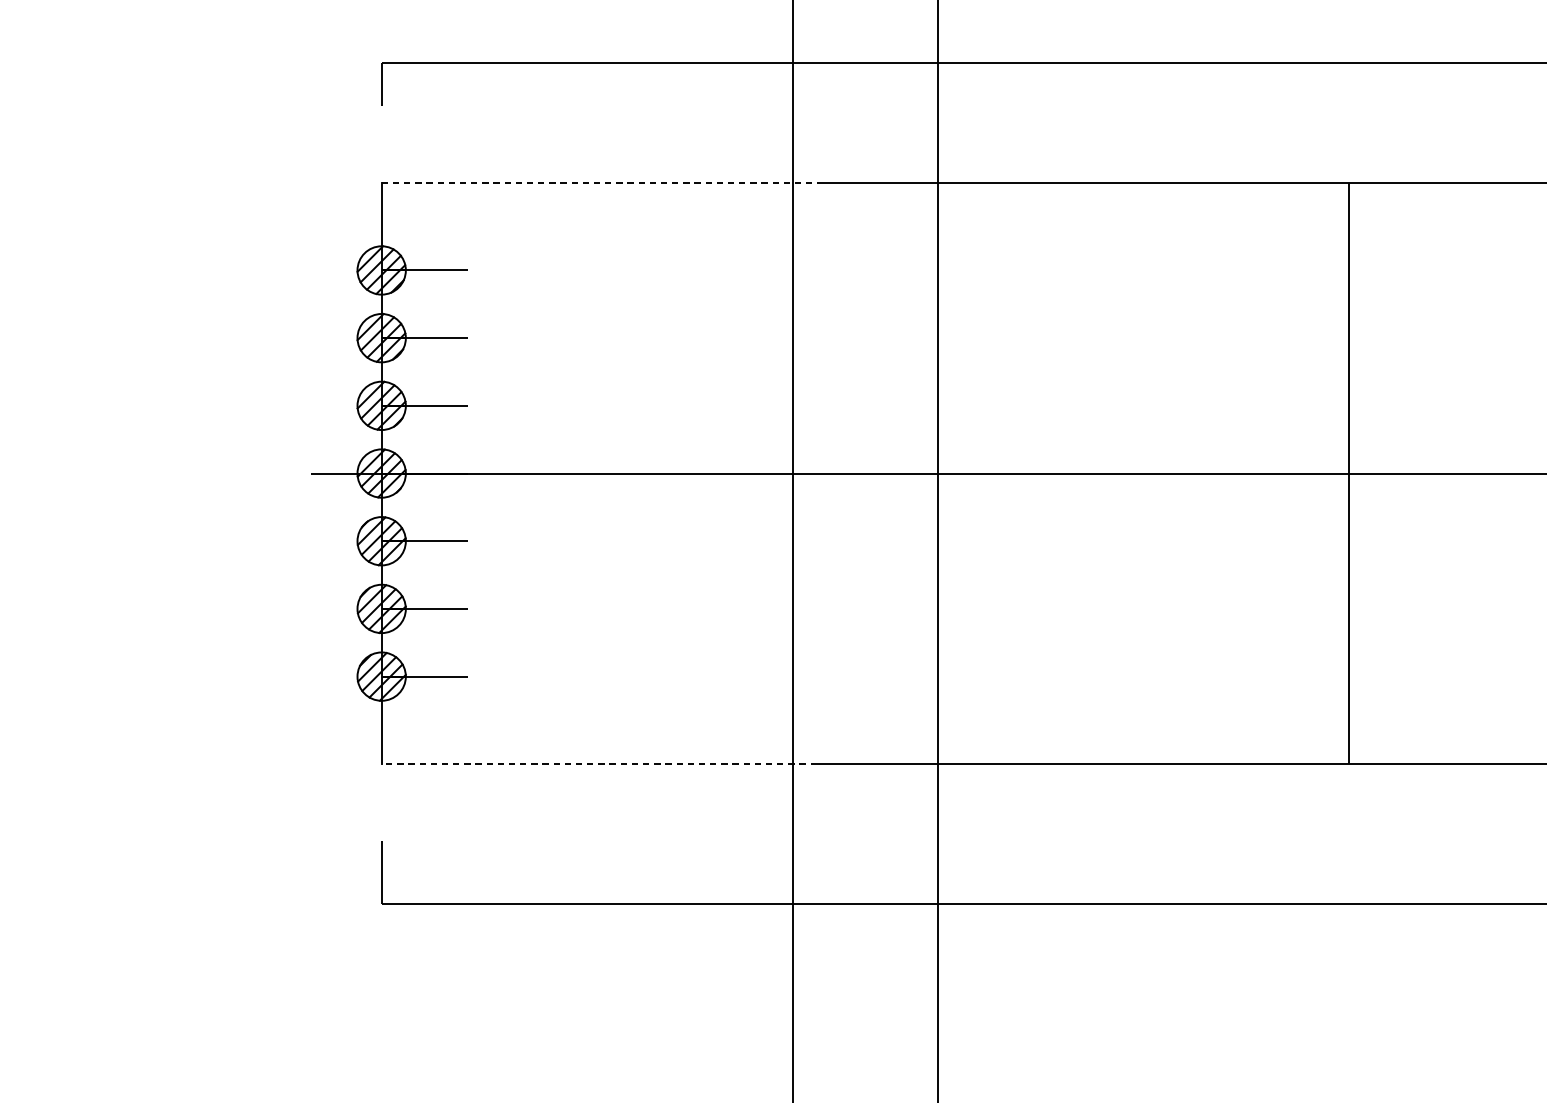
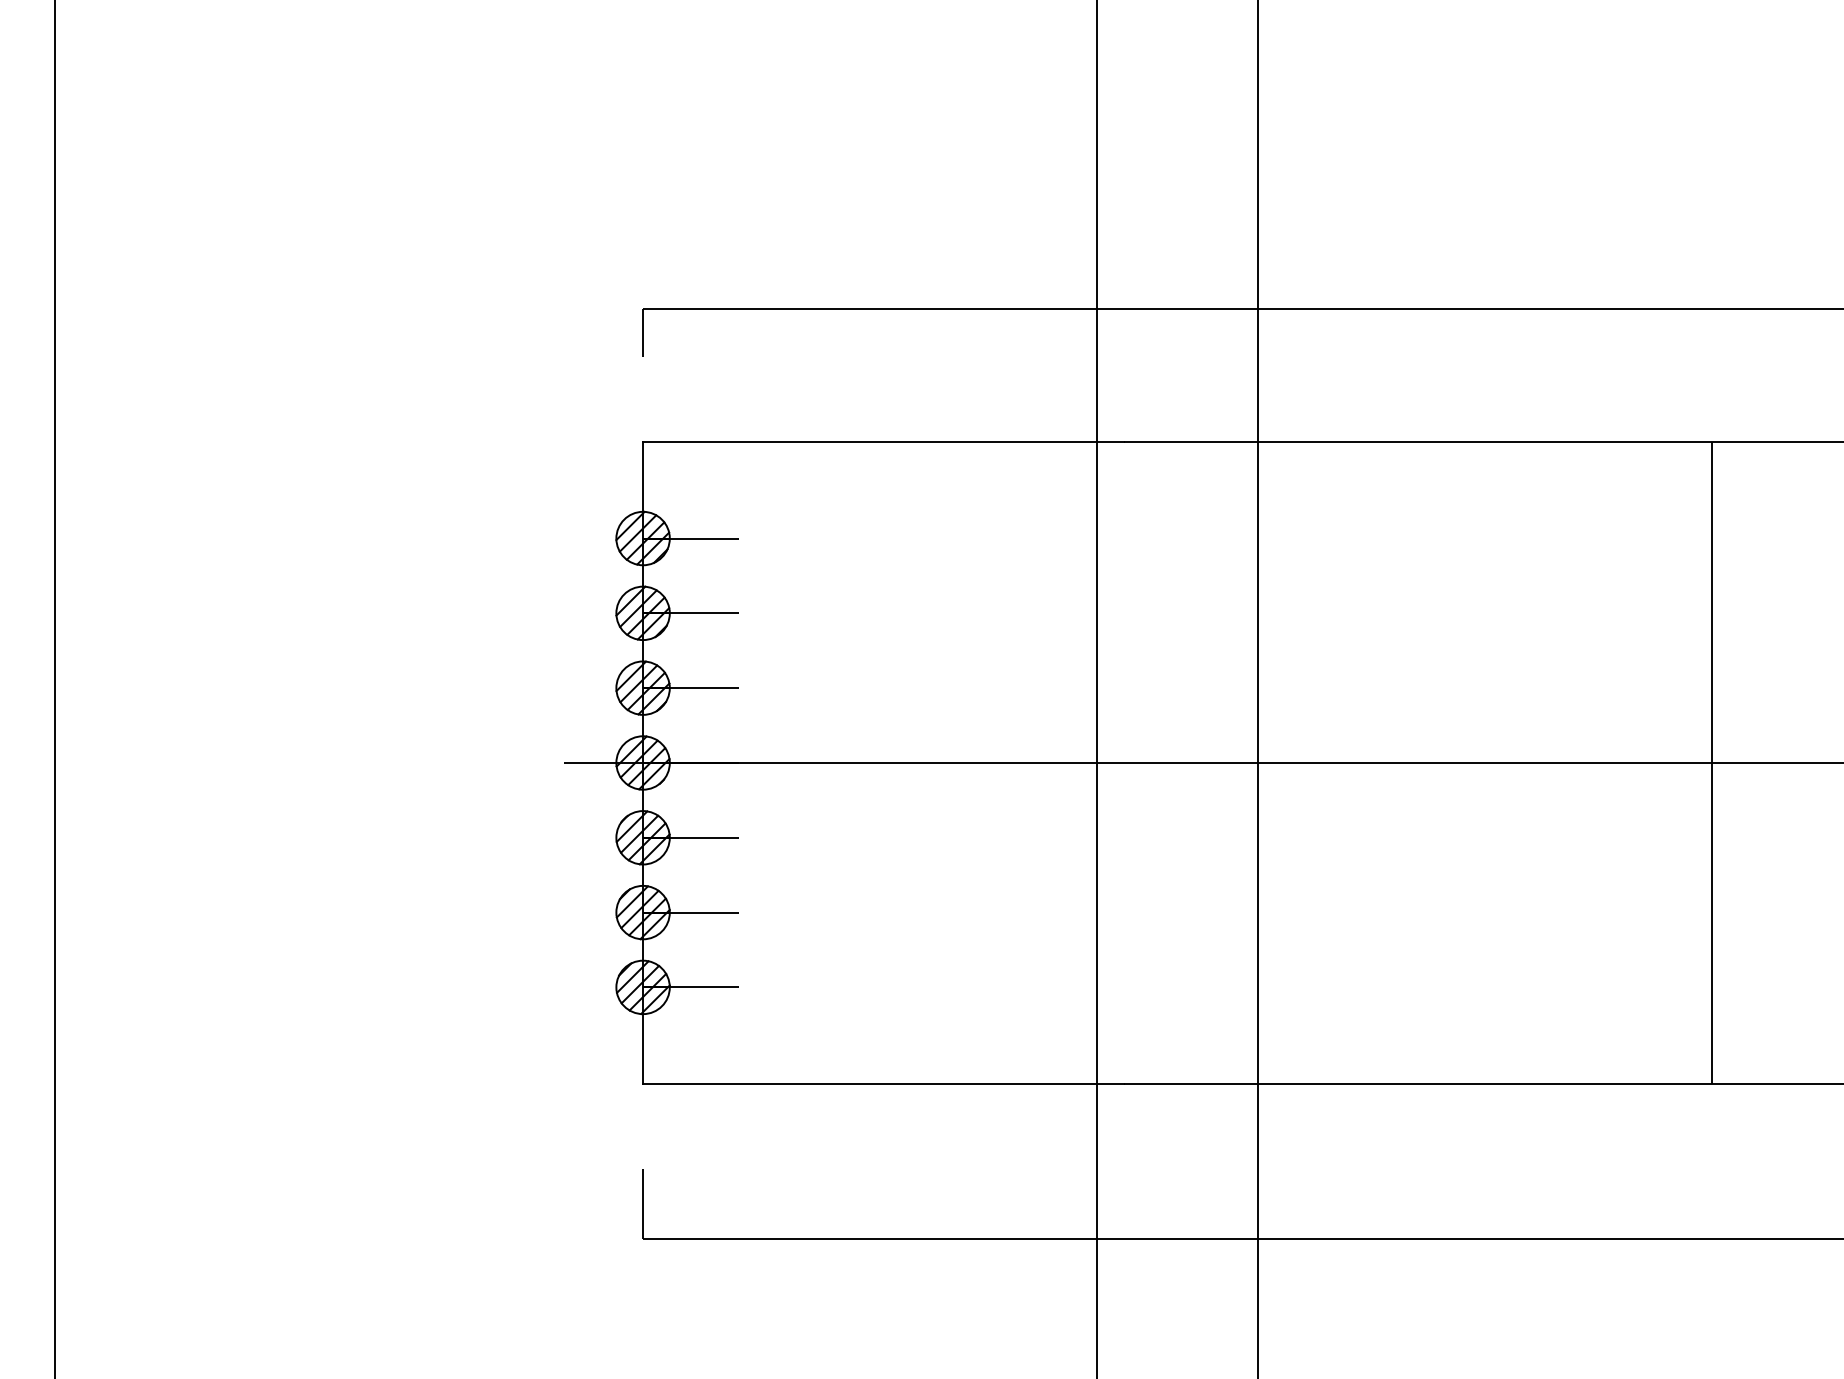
line: (600, 183) -> (884, 442), dashed -> solid
line: (599, 763) -> (883, 1083), dashed -> solid

